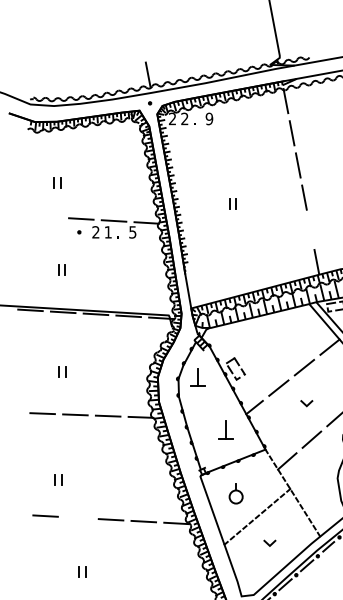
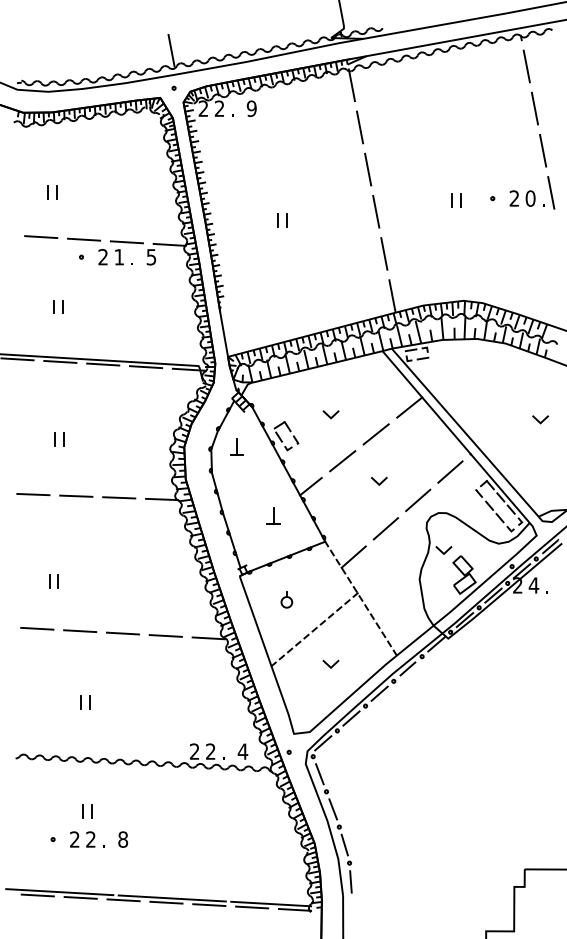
line: (48, 217) -> (41, 237), added
line: (310, 229) -> (384, 253), added
line: (268, 353) -> (329, 415), added
part: (197, 376) -> (236, 446), size x0.71
part: (226, 429) -> (273, 515), size x0.71
part: (235, 493) -> (286, 599), size x0.62
line: (78, 518) -> (80, 631), added

